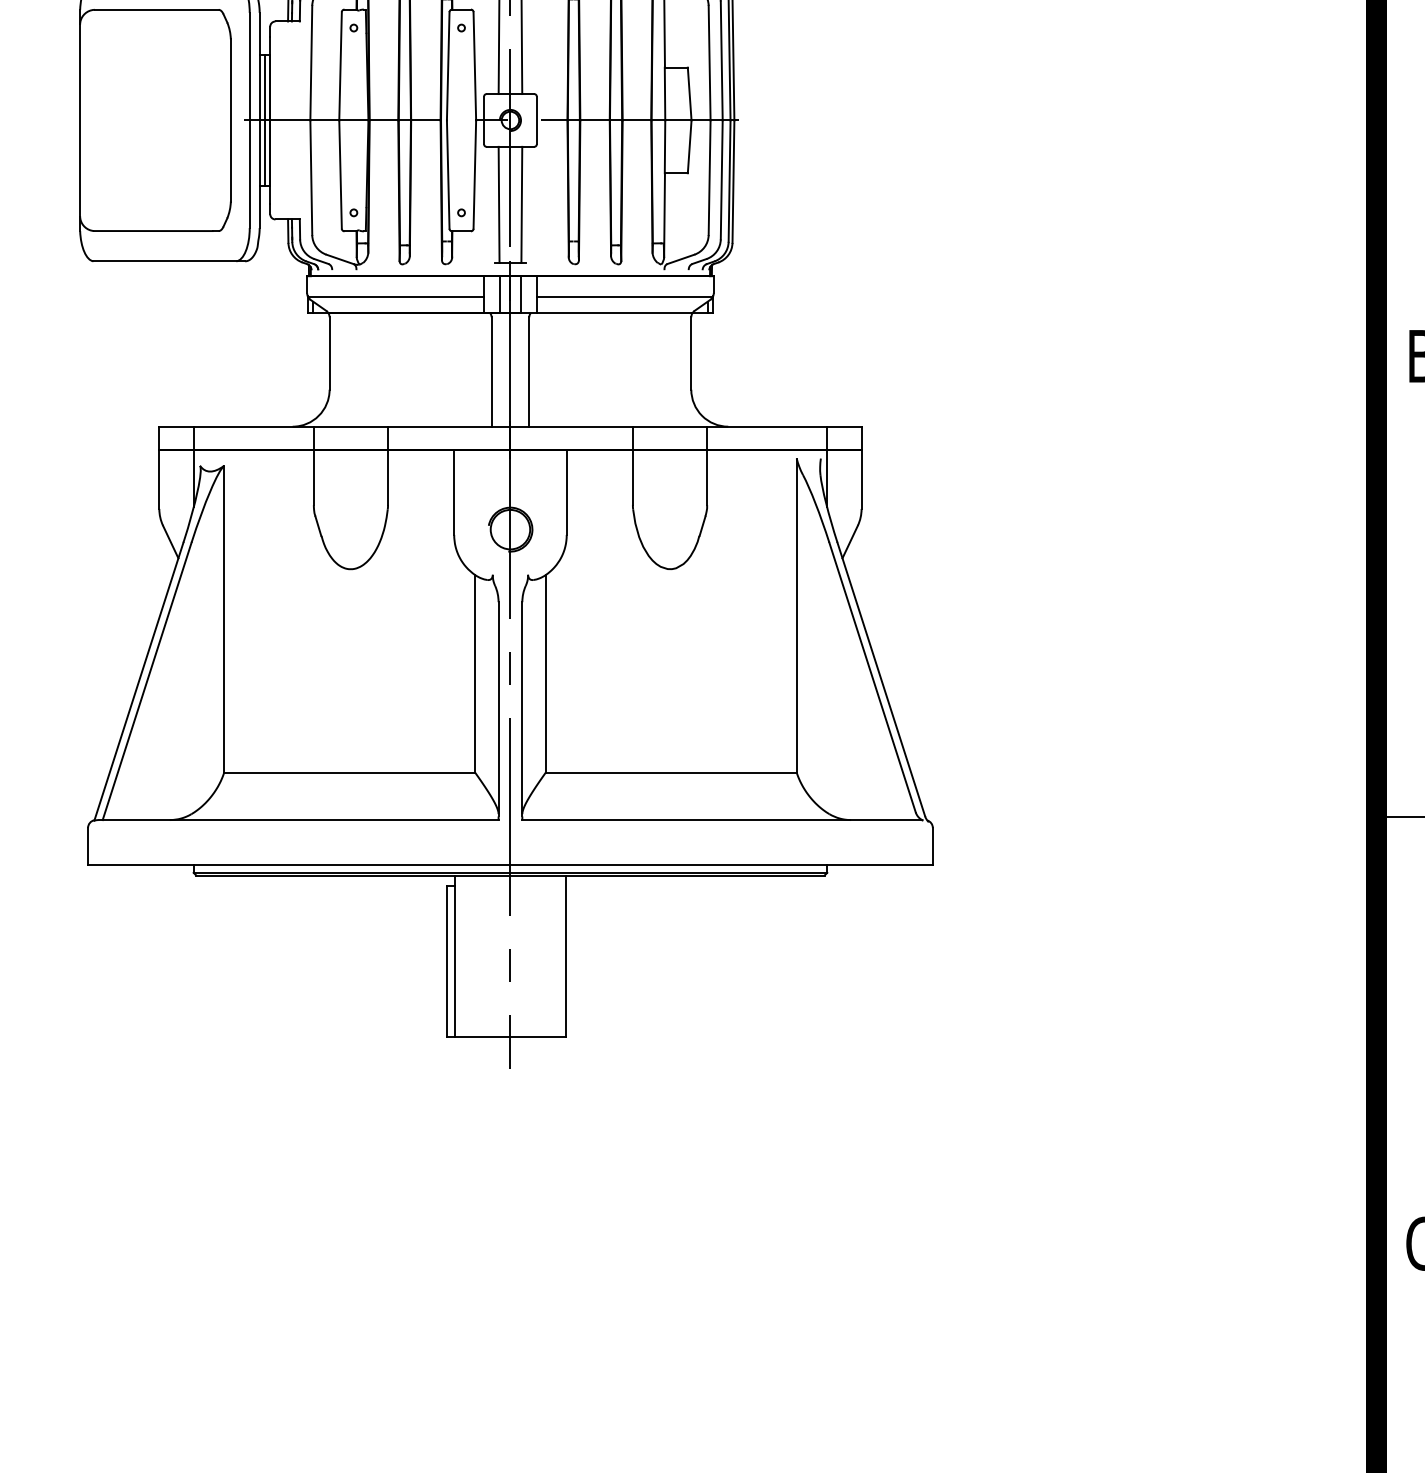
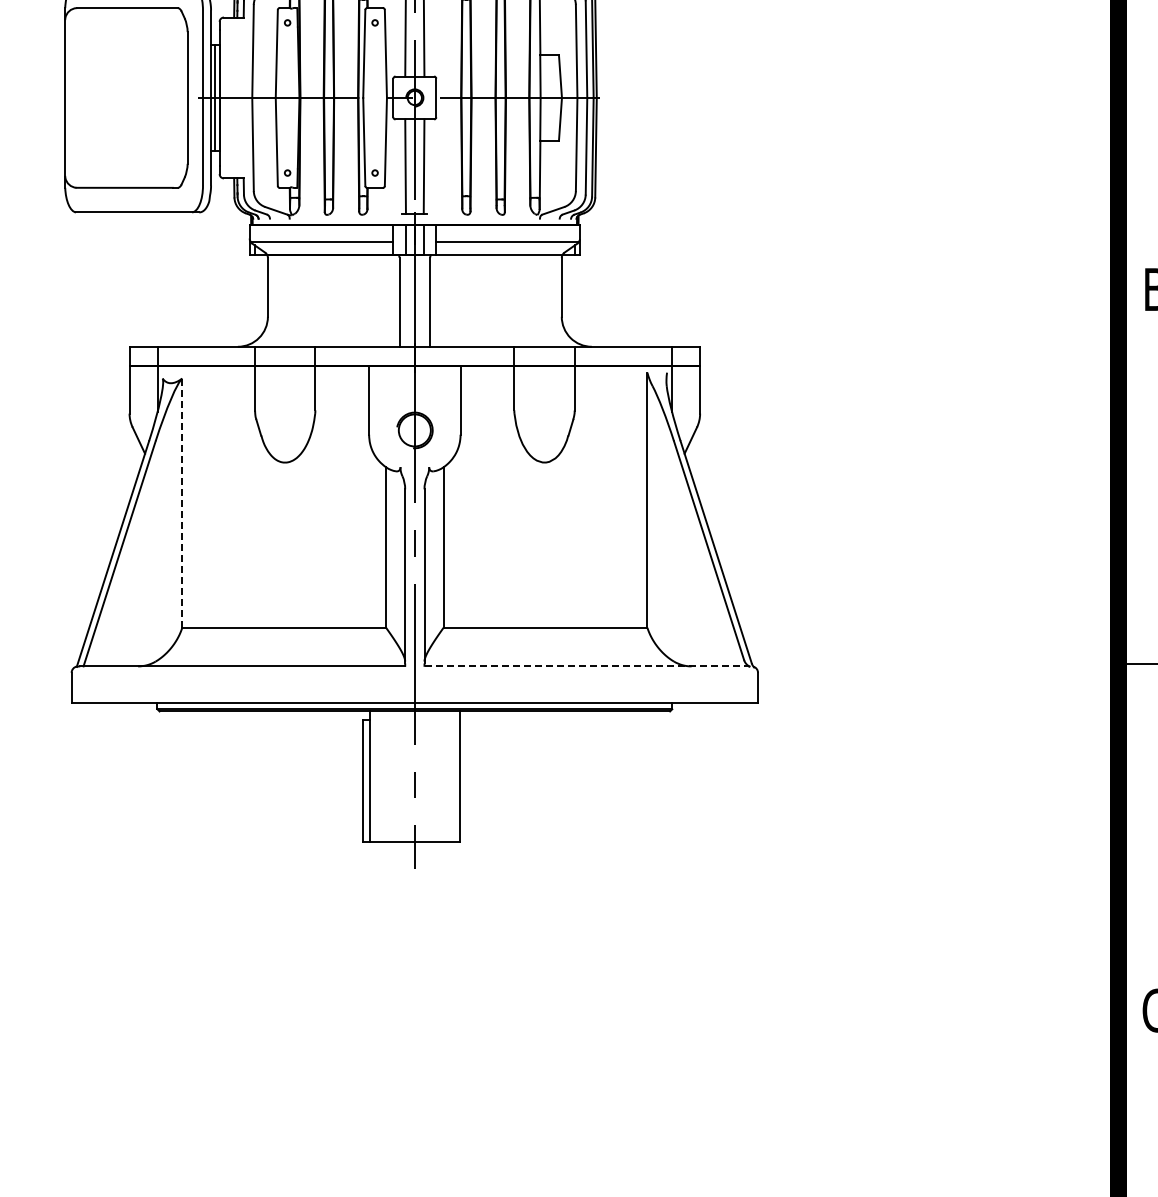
line: (224, 619) -> (182, 503), solid -> dashed
line: (721, 820) -> (586, 666), solid -> dashed

